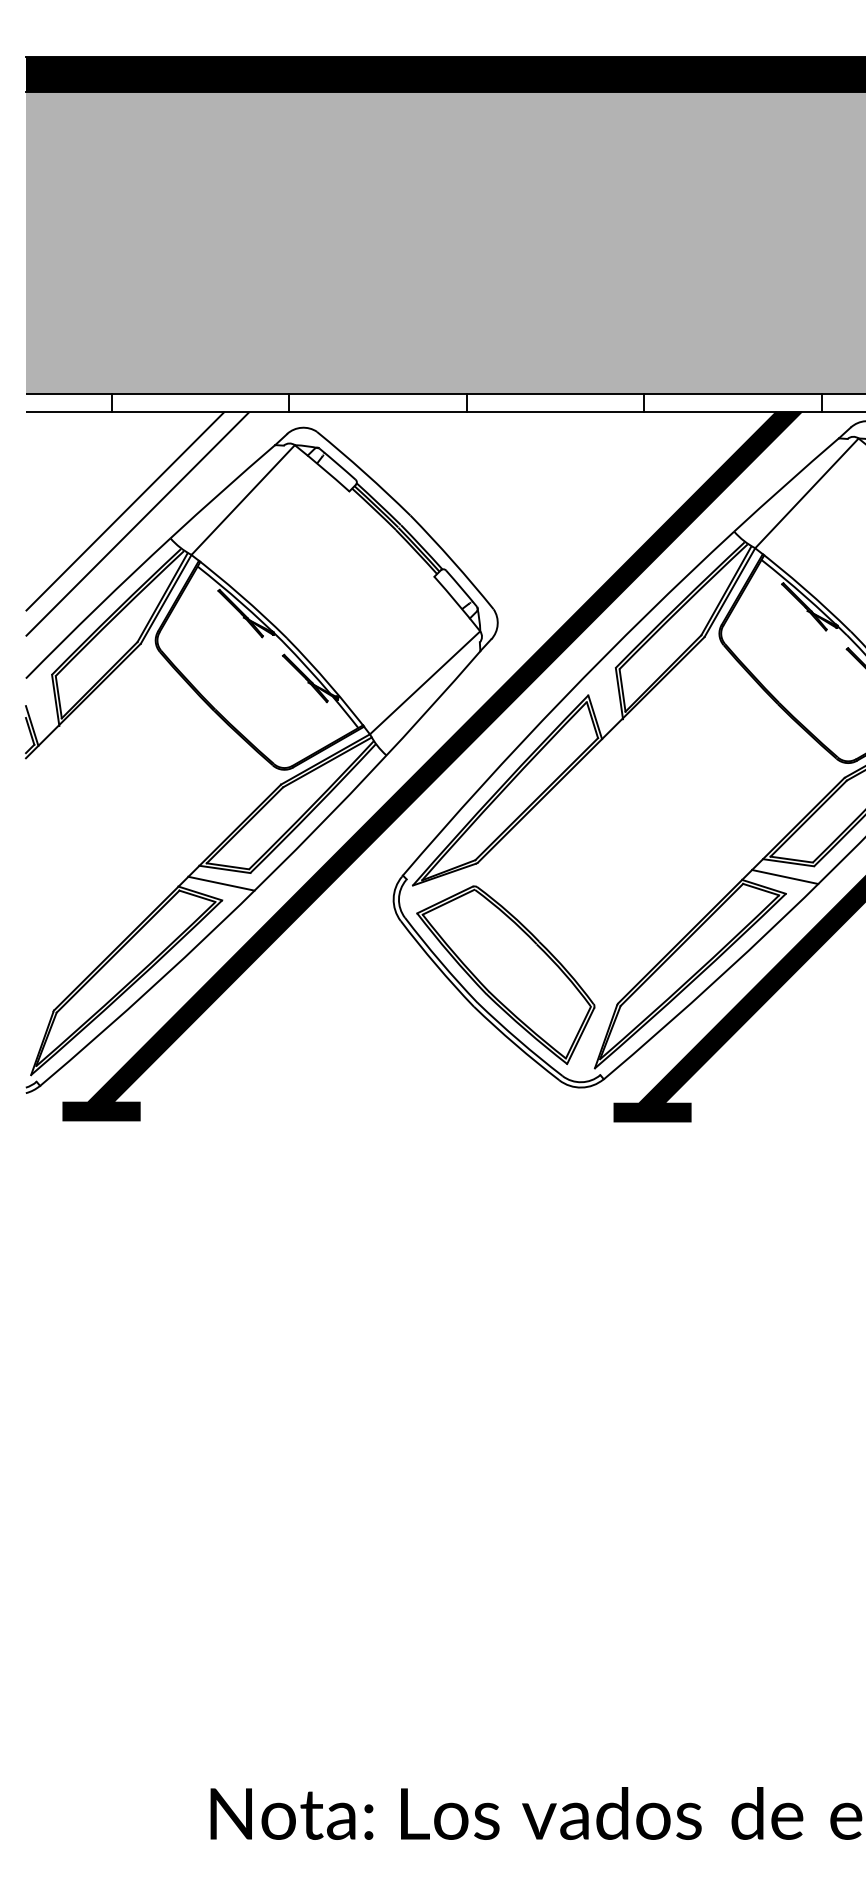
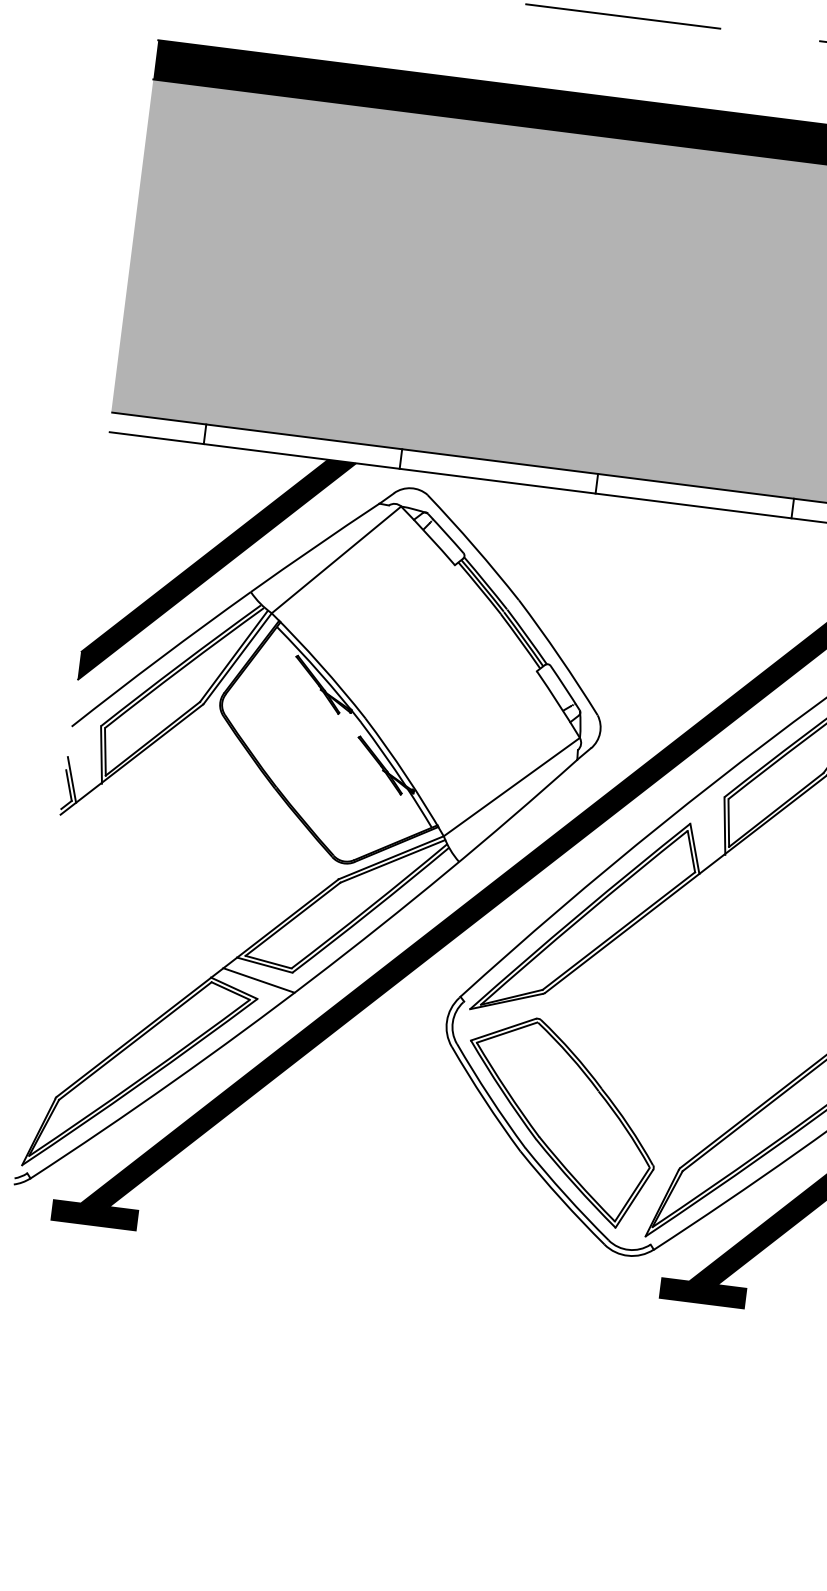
fill: (137, 523) -> (216, 571), added

